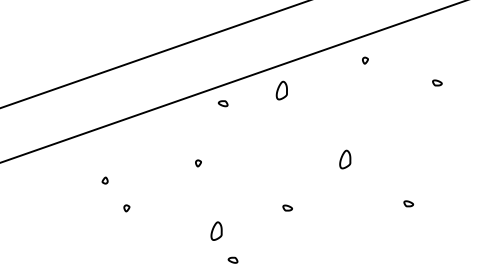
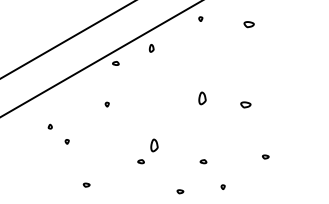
part: (437, 82) -> (249, 24), size x1.6
part: (281, 91) -> (151, 48), size x0.6
part: (345, 159) -> (202, 98), moved
part: (408, 203) -> (245, 104), size x1.6
part: (287, 207) -> (169, 121), removed
part: (217, 231) -> (154, 145), moved

